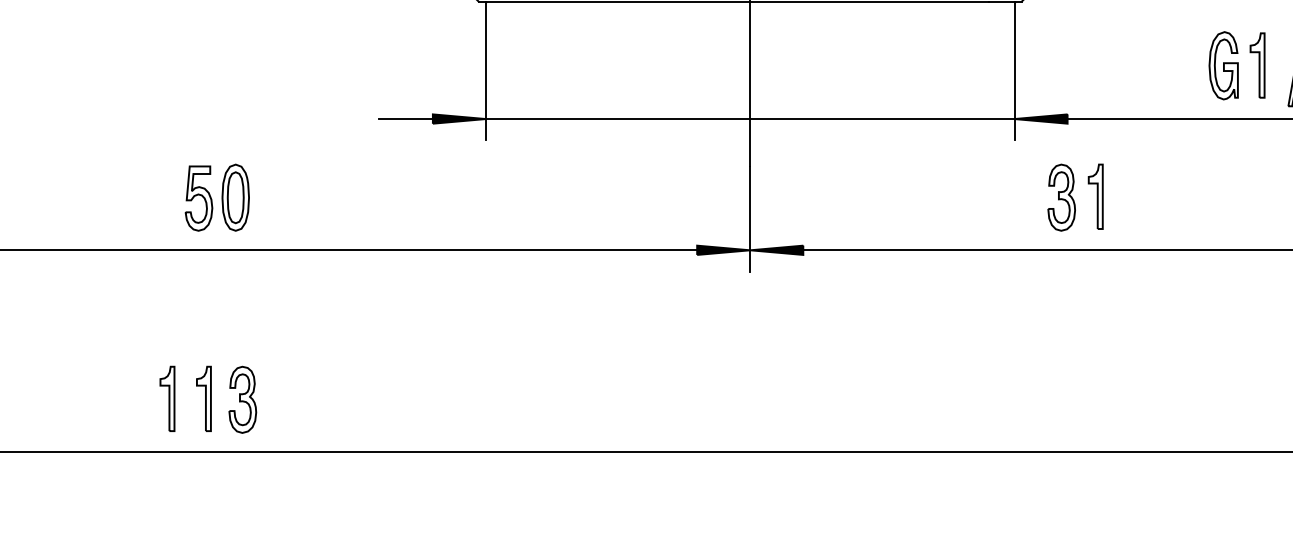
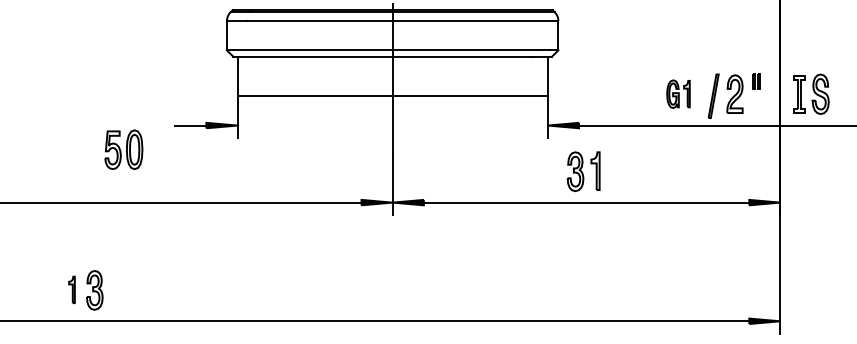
part: (1237, 64) -> (678, 93), size x0.7
line: (749, 118) -> (392, 95), moved
part: (216, 197) -> (123, 149), moved
part: (167, 398) -> (50, 289), removed
part: (203, 398) -> (71, 289), size x0.7

